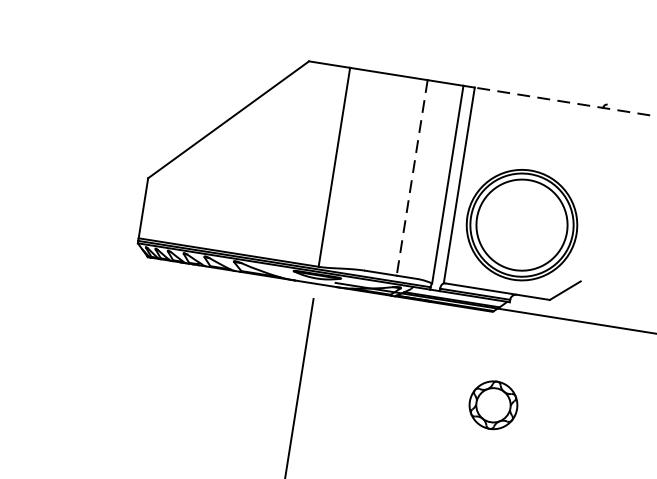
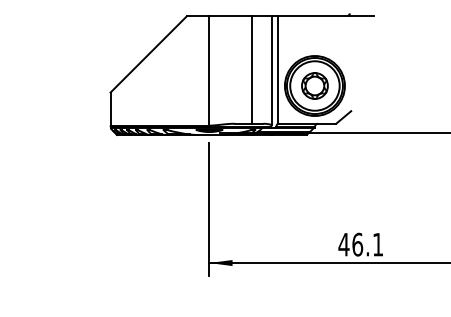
line: (561, 101) -> (325, 16), dashed -> solid
line: (412, 178) -> (252, 70), dashed -> solid
part: (492, 404) -> (314, 85), moved

